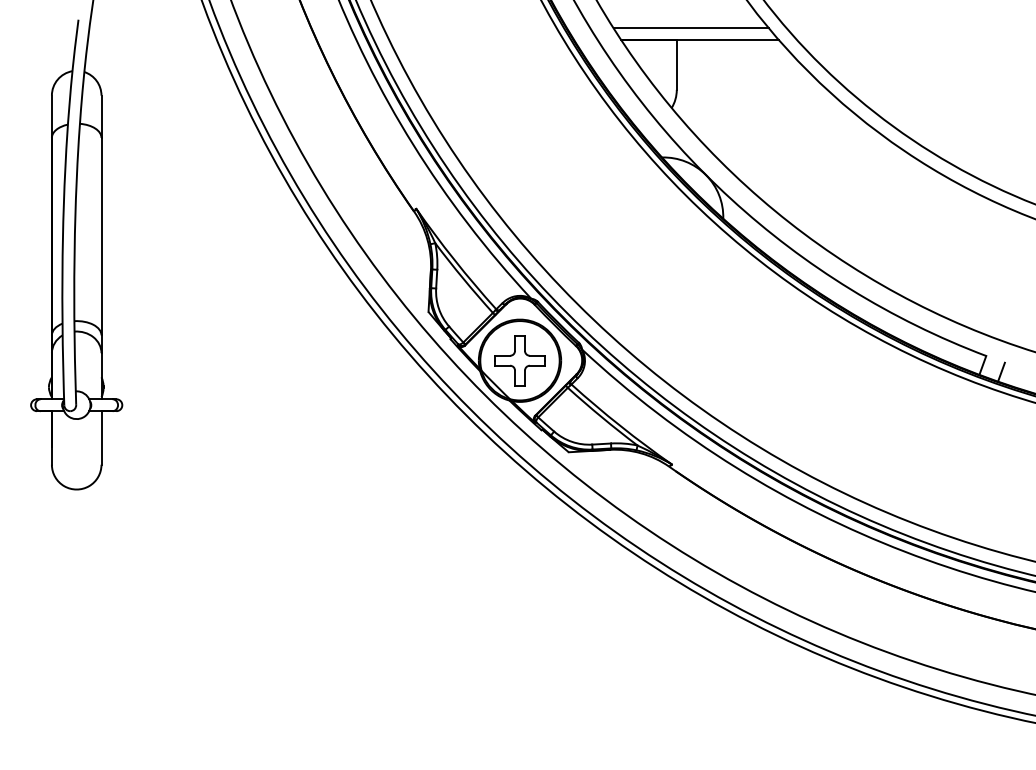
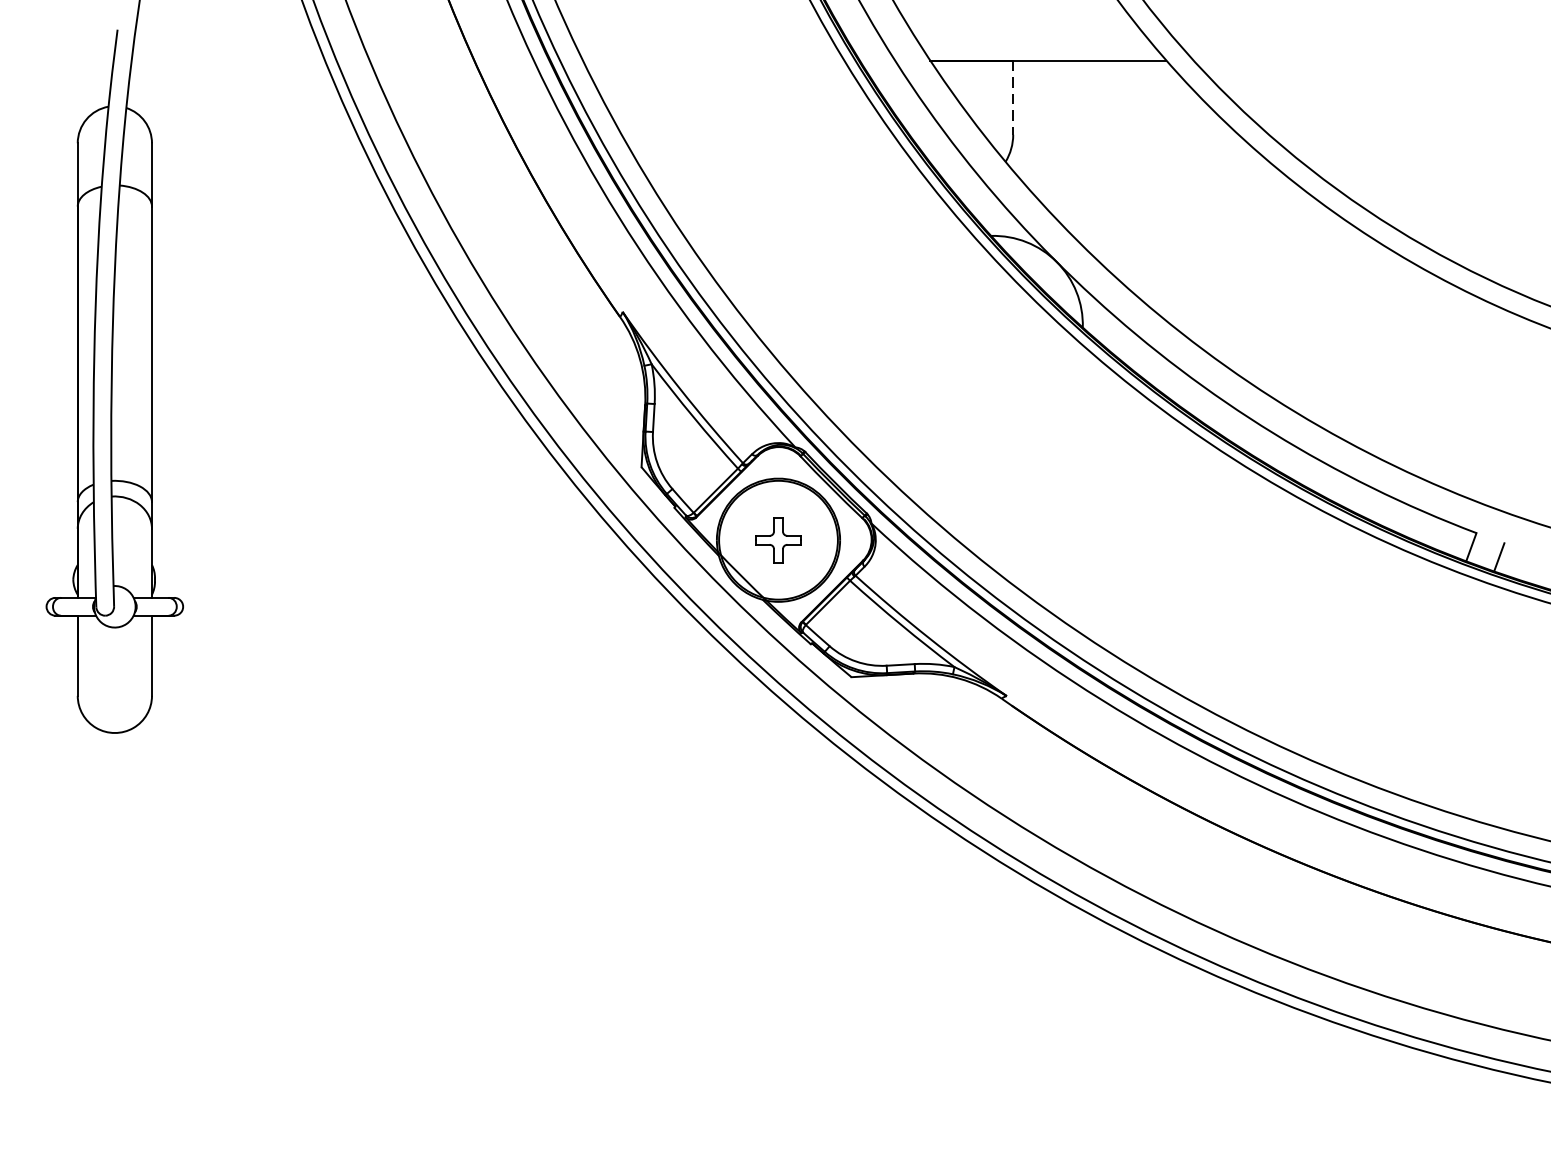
line: (690, 28) -> (1033, 42), removed
line: (676, 65) -> (1012, 98), solid -> dashed
part: (519, 360) -> (777, 539), size x0.6

